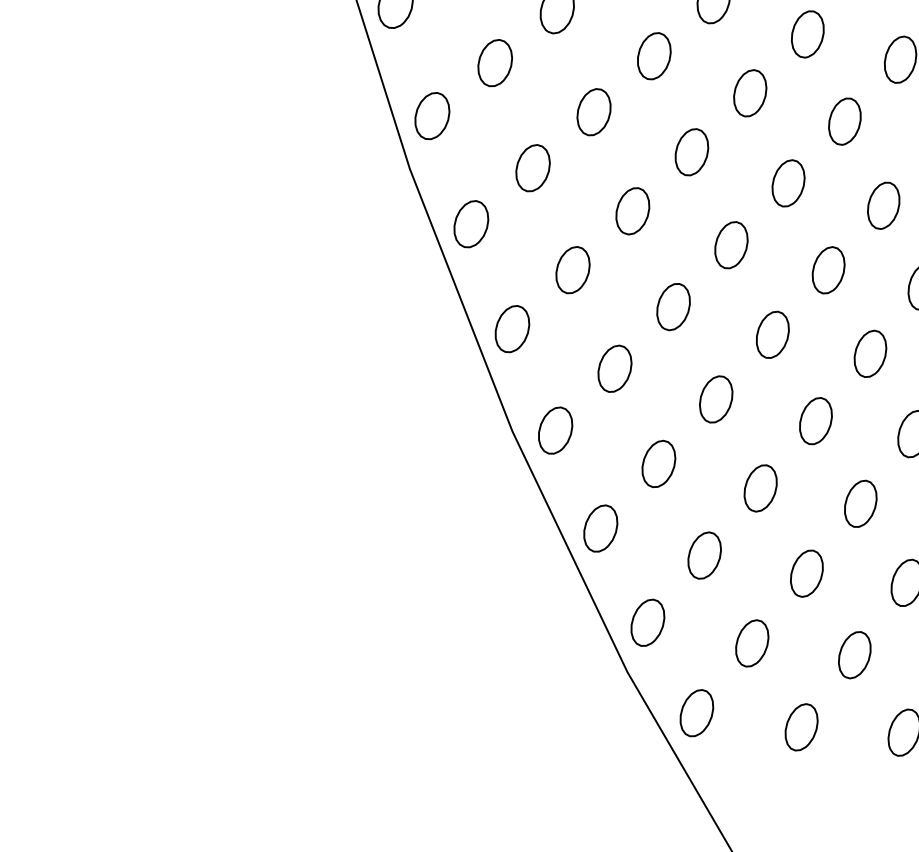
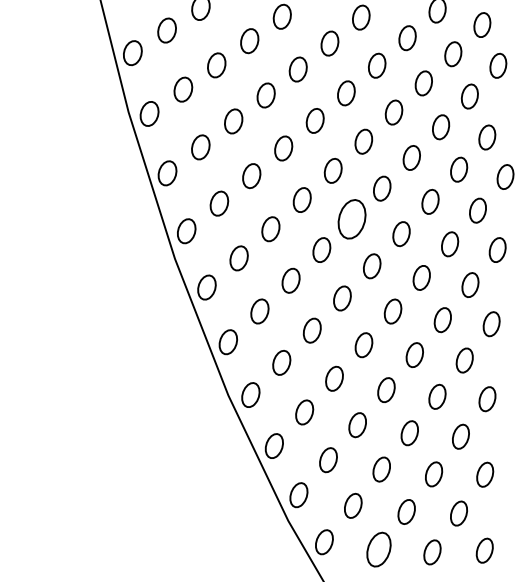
part: (750, 93) -> (352, 219), size x1.6
part: (800, 727) -> (378, 549), size x1.4

